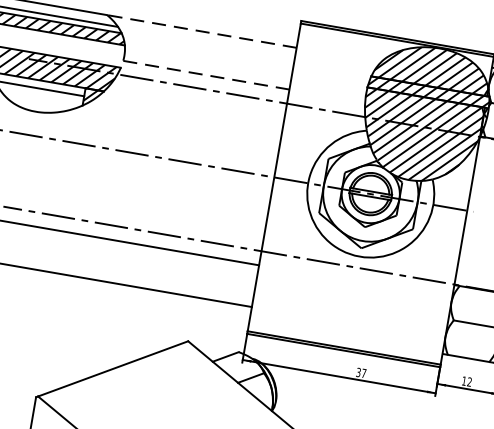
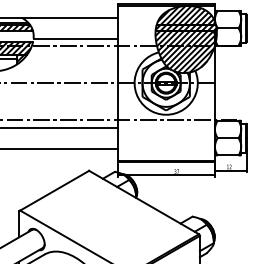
line: (201, 30) -> (69, 17), dashed -> solid
line: (206, 74) -> (75, 38), dashed -> solid

